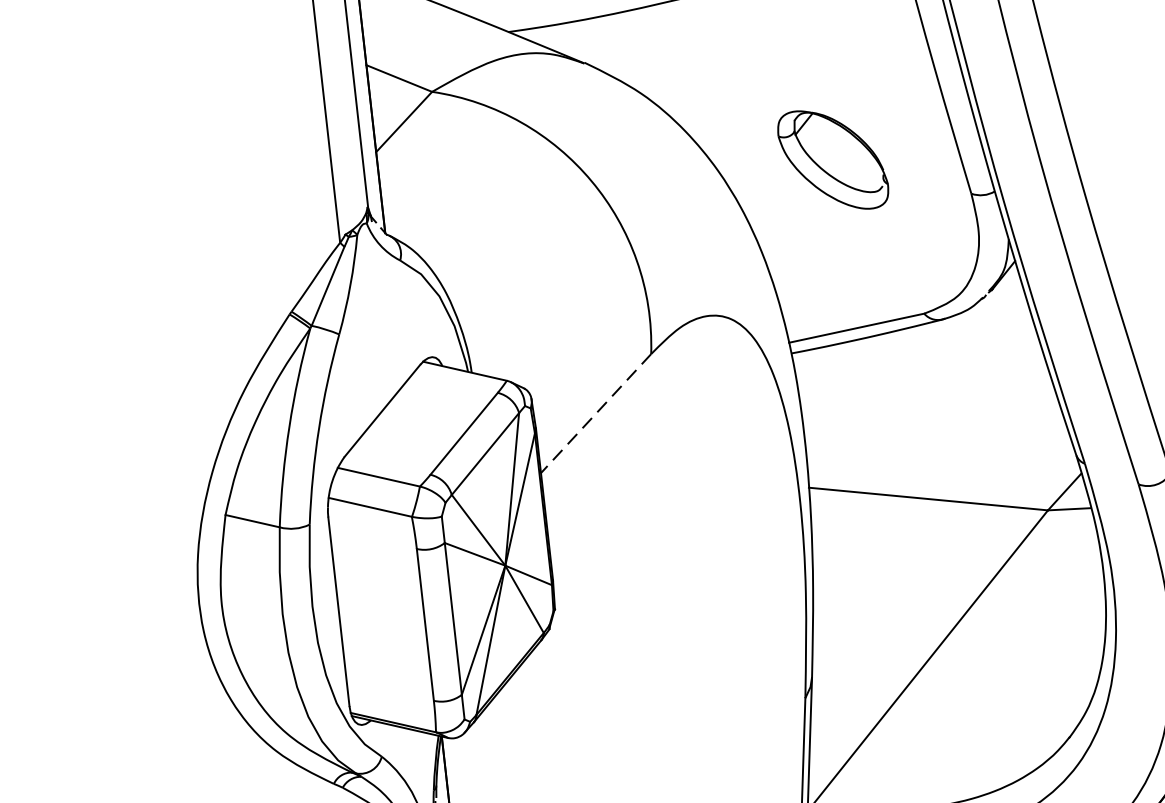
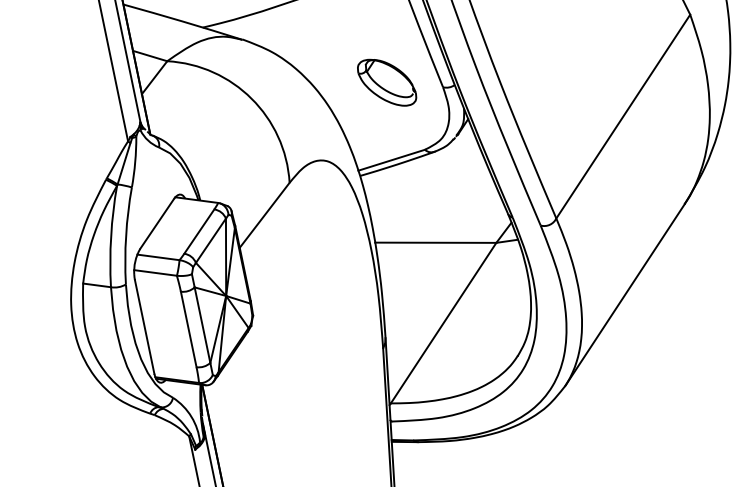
part: (834, 159) -> (387, 82), moved
line: (595, 413) -> (264, 215), dashed -> solid

